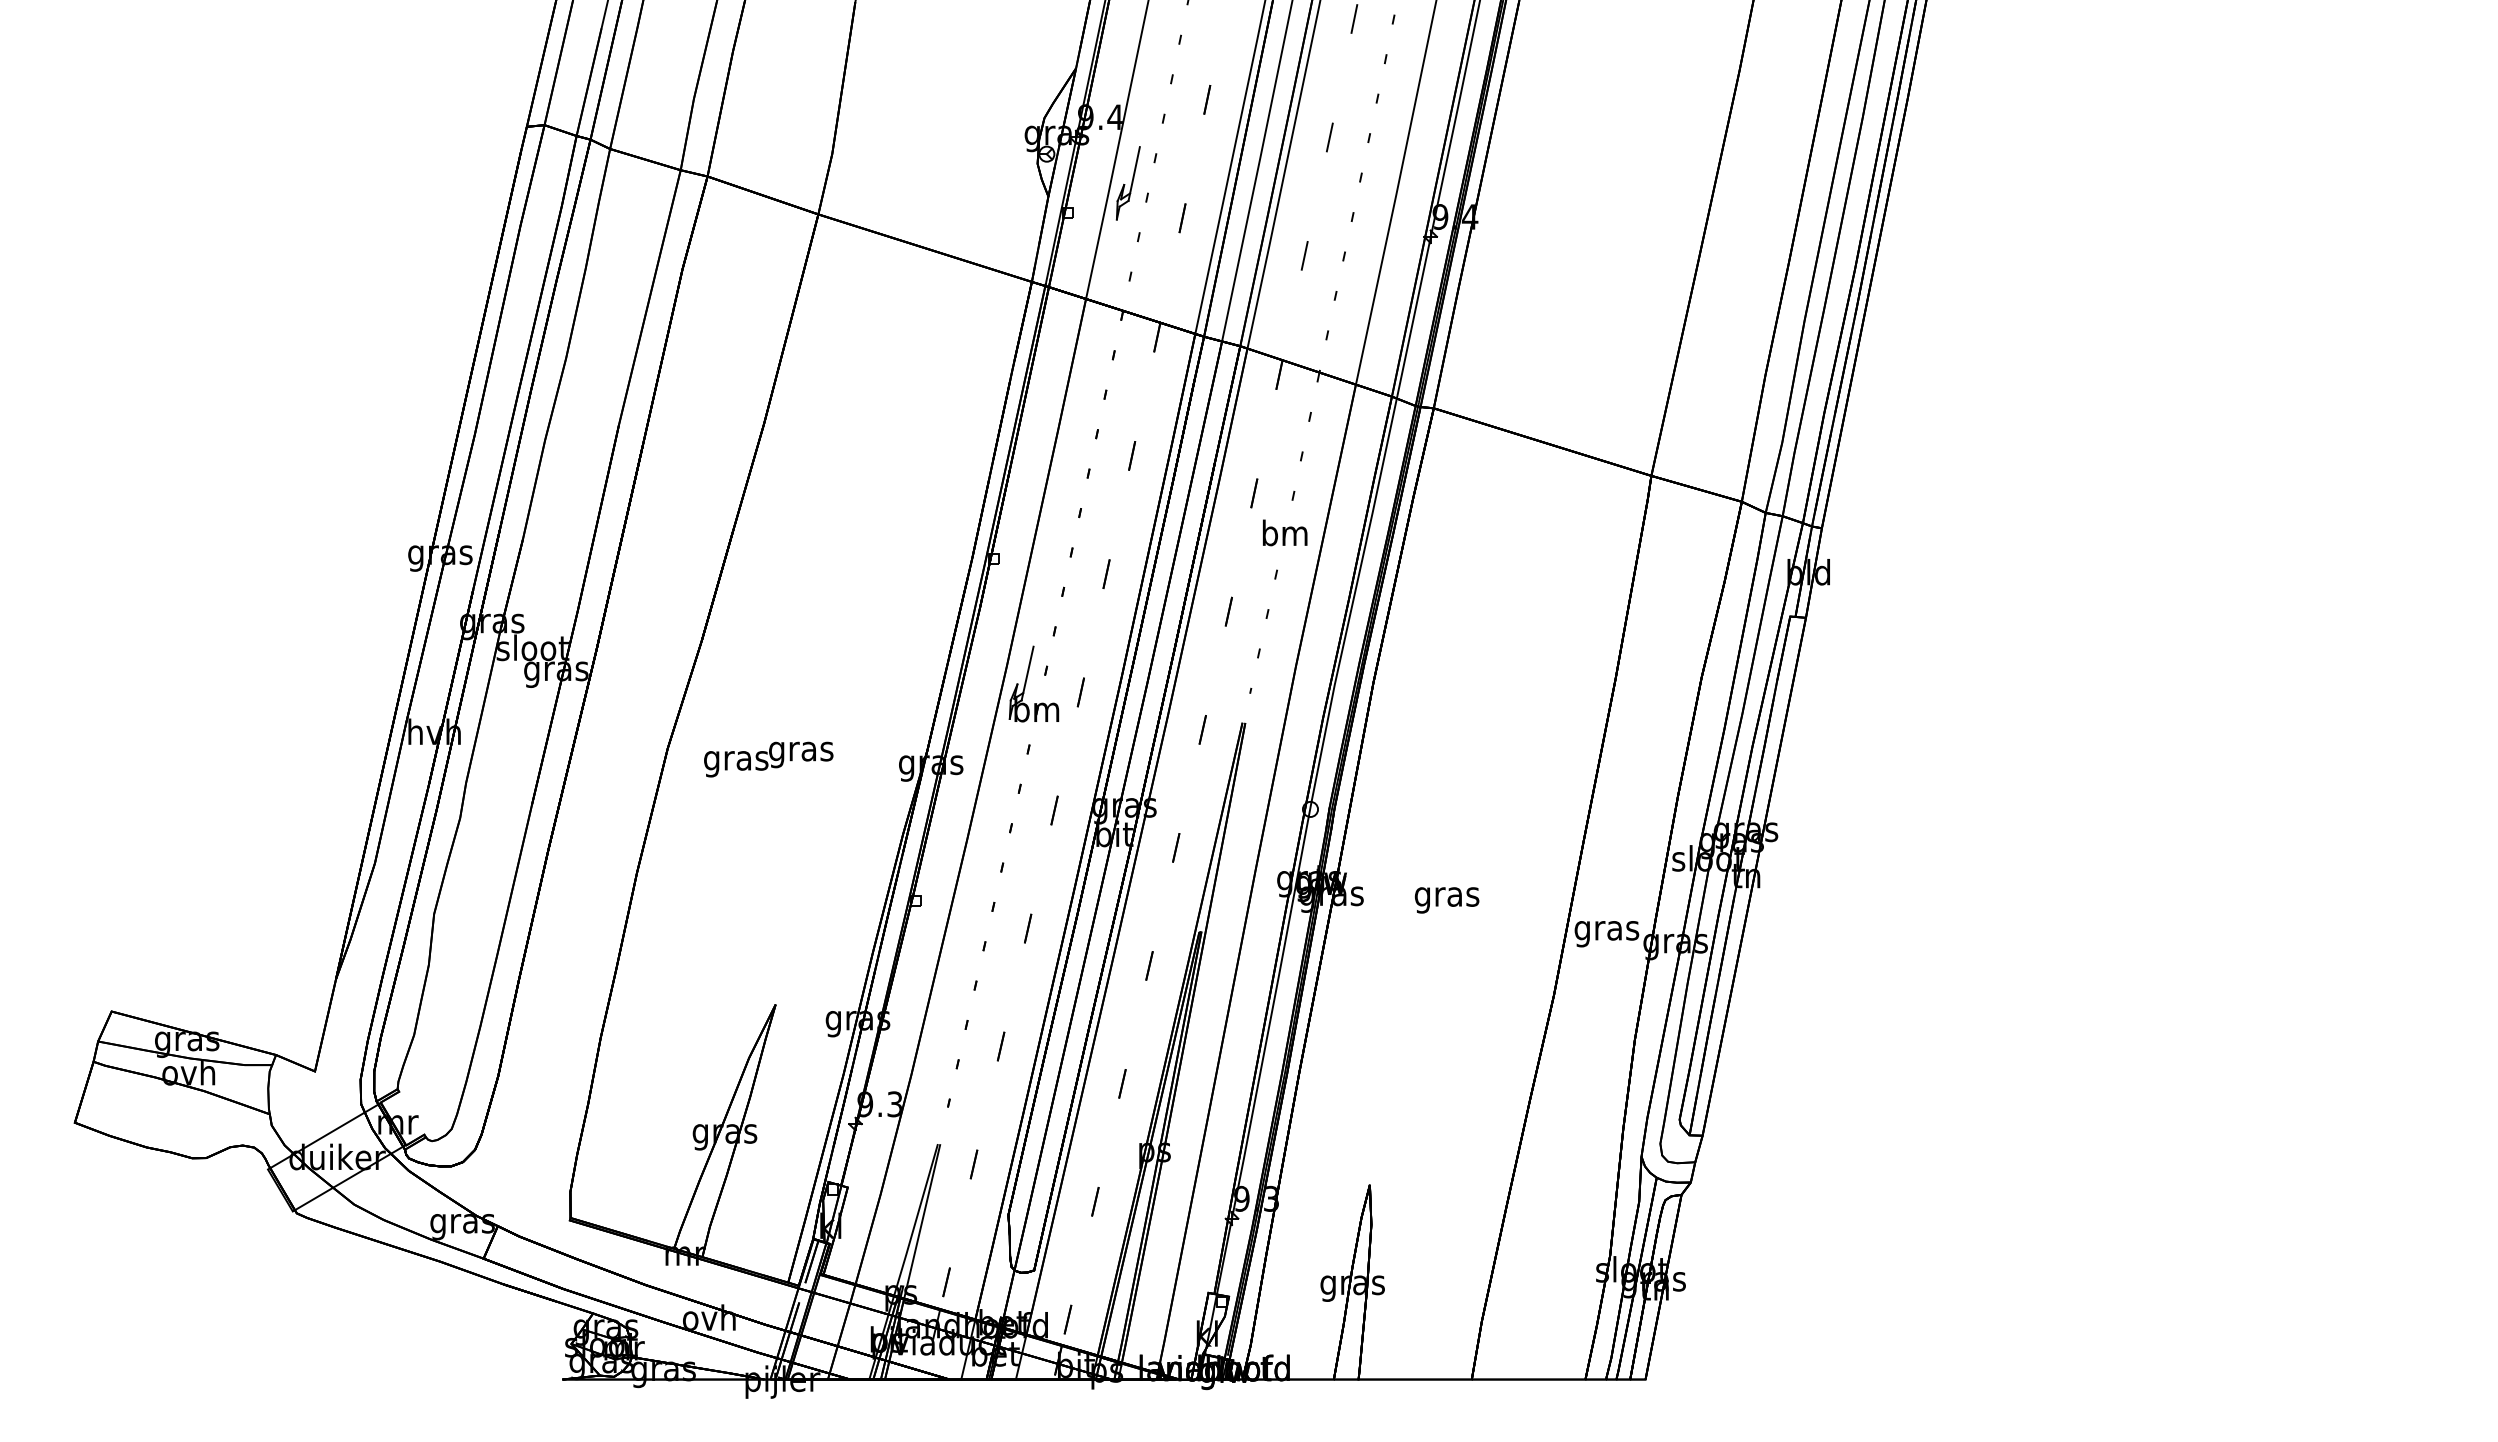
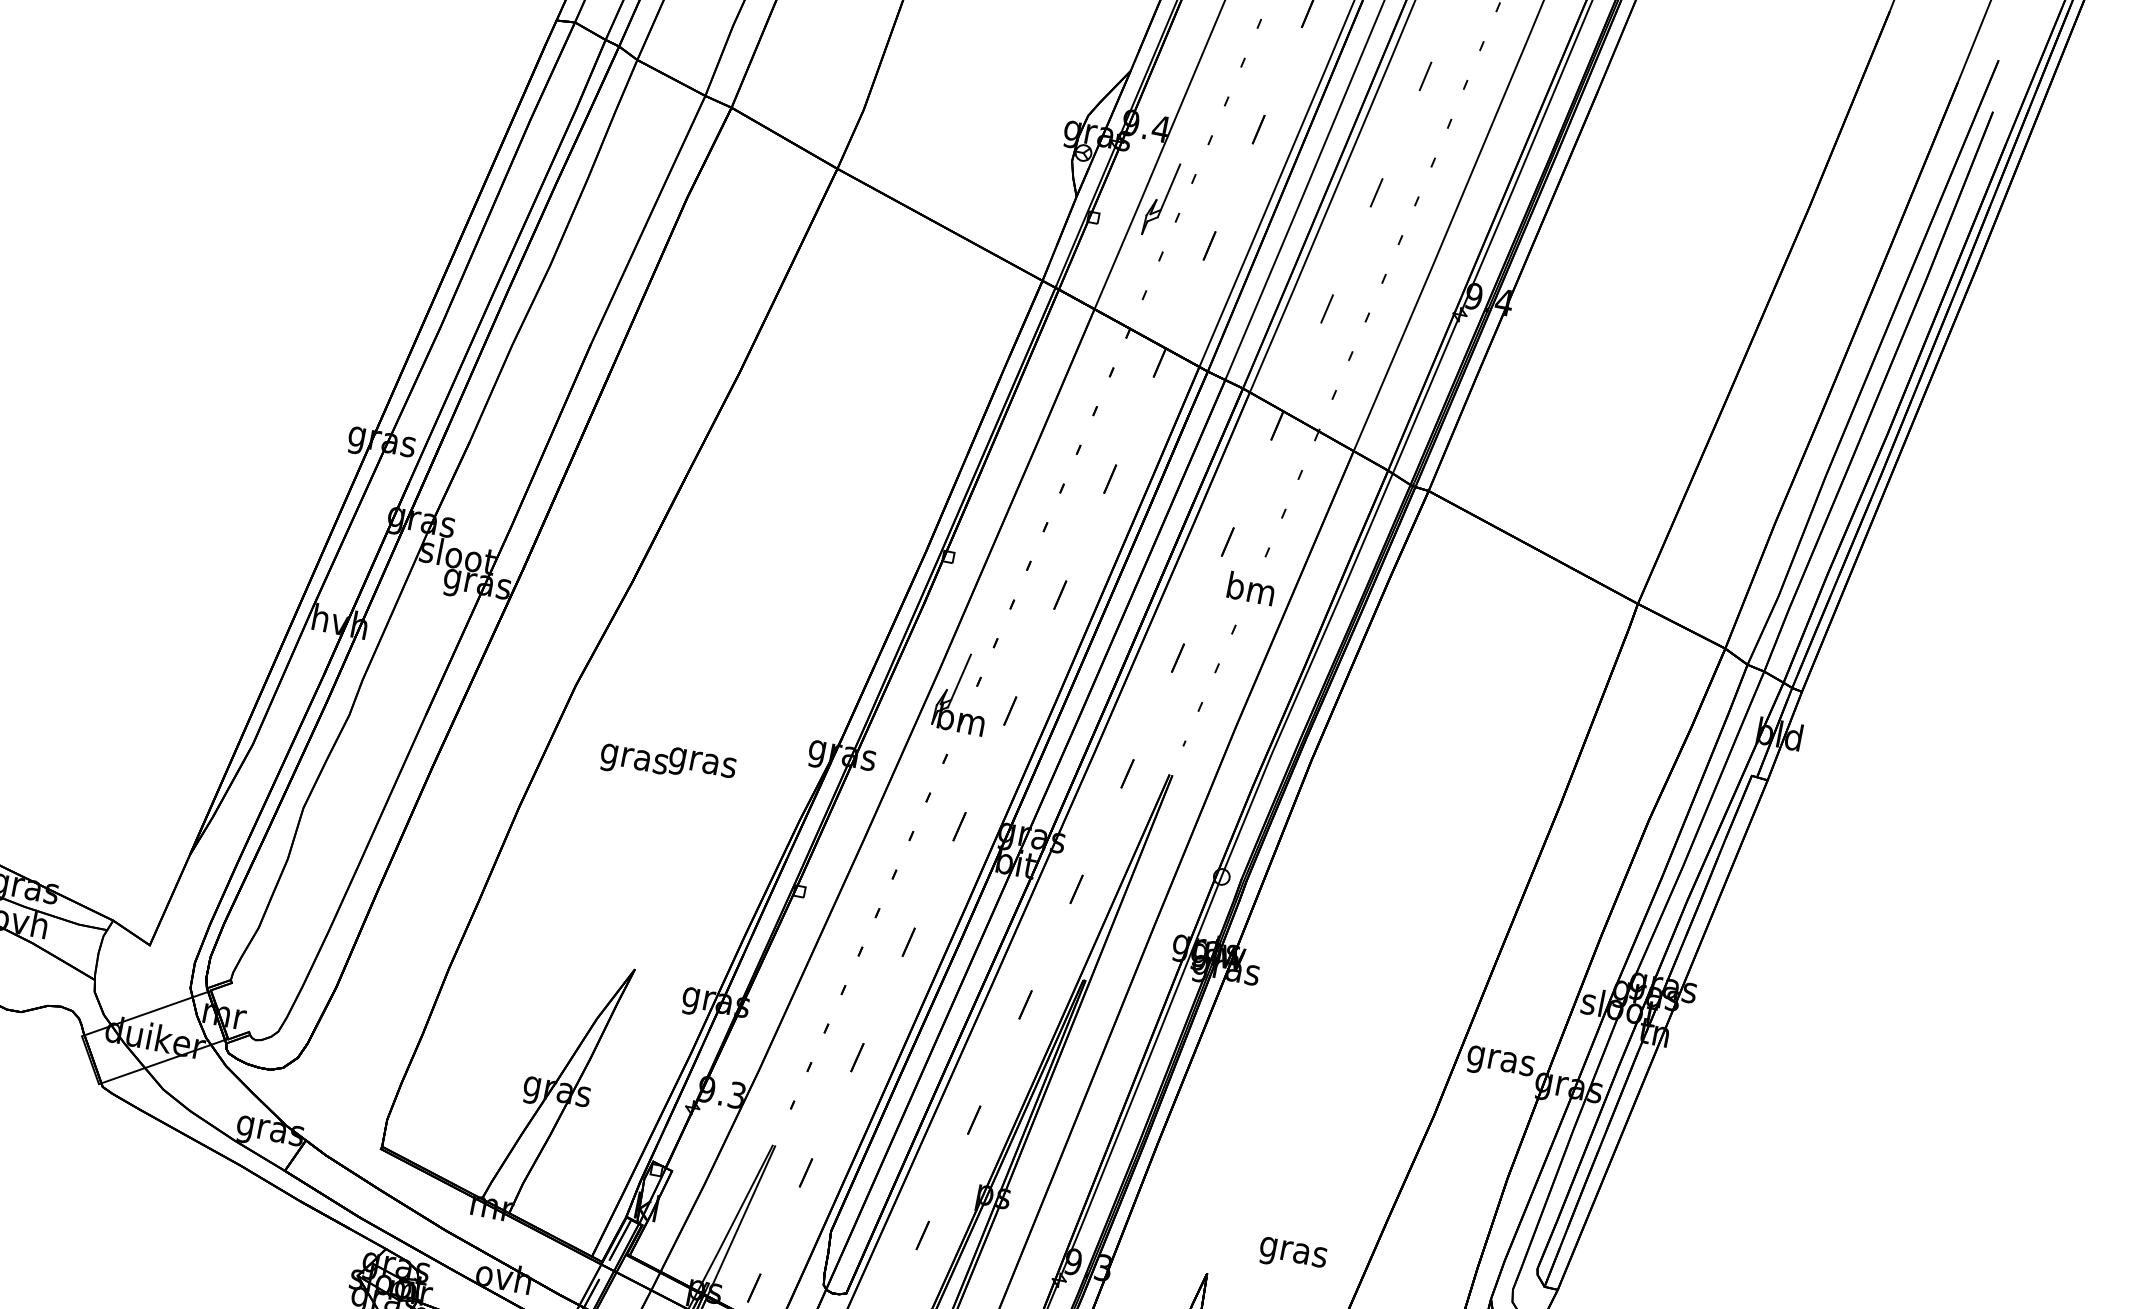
text: (768, 759) -> (667, 764), moved
text: (1446, 900) -> (1292, 1255), moved

